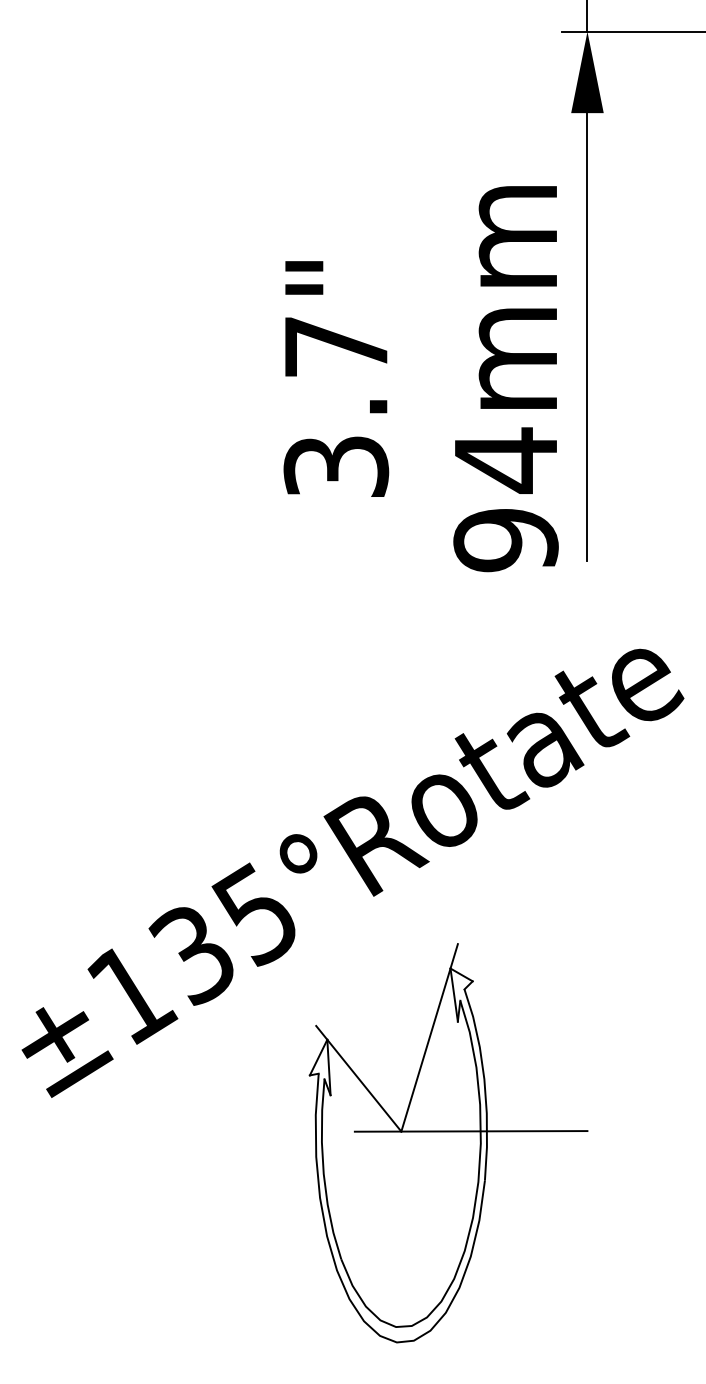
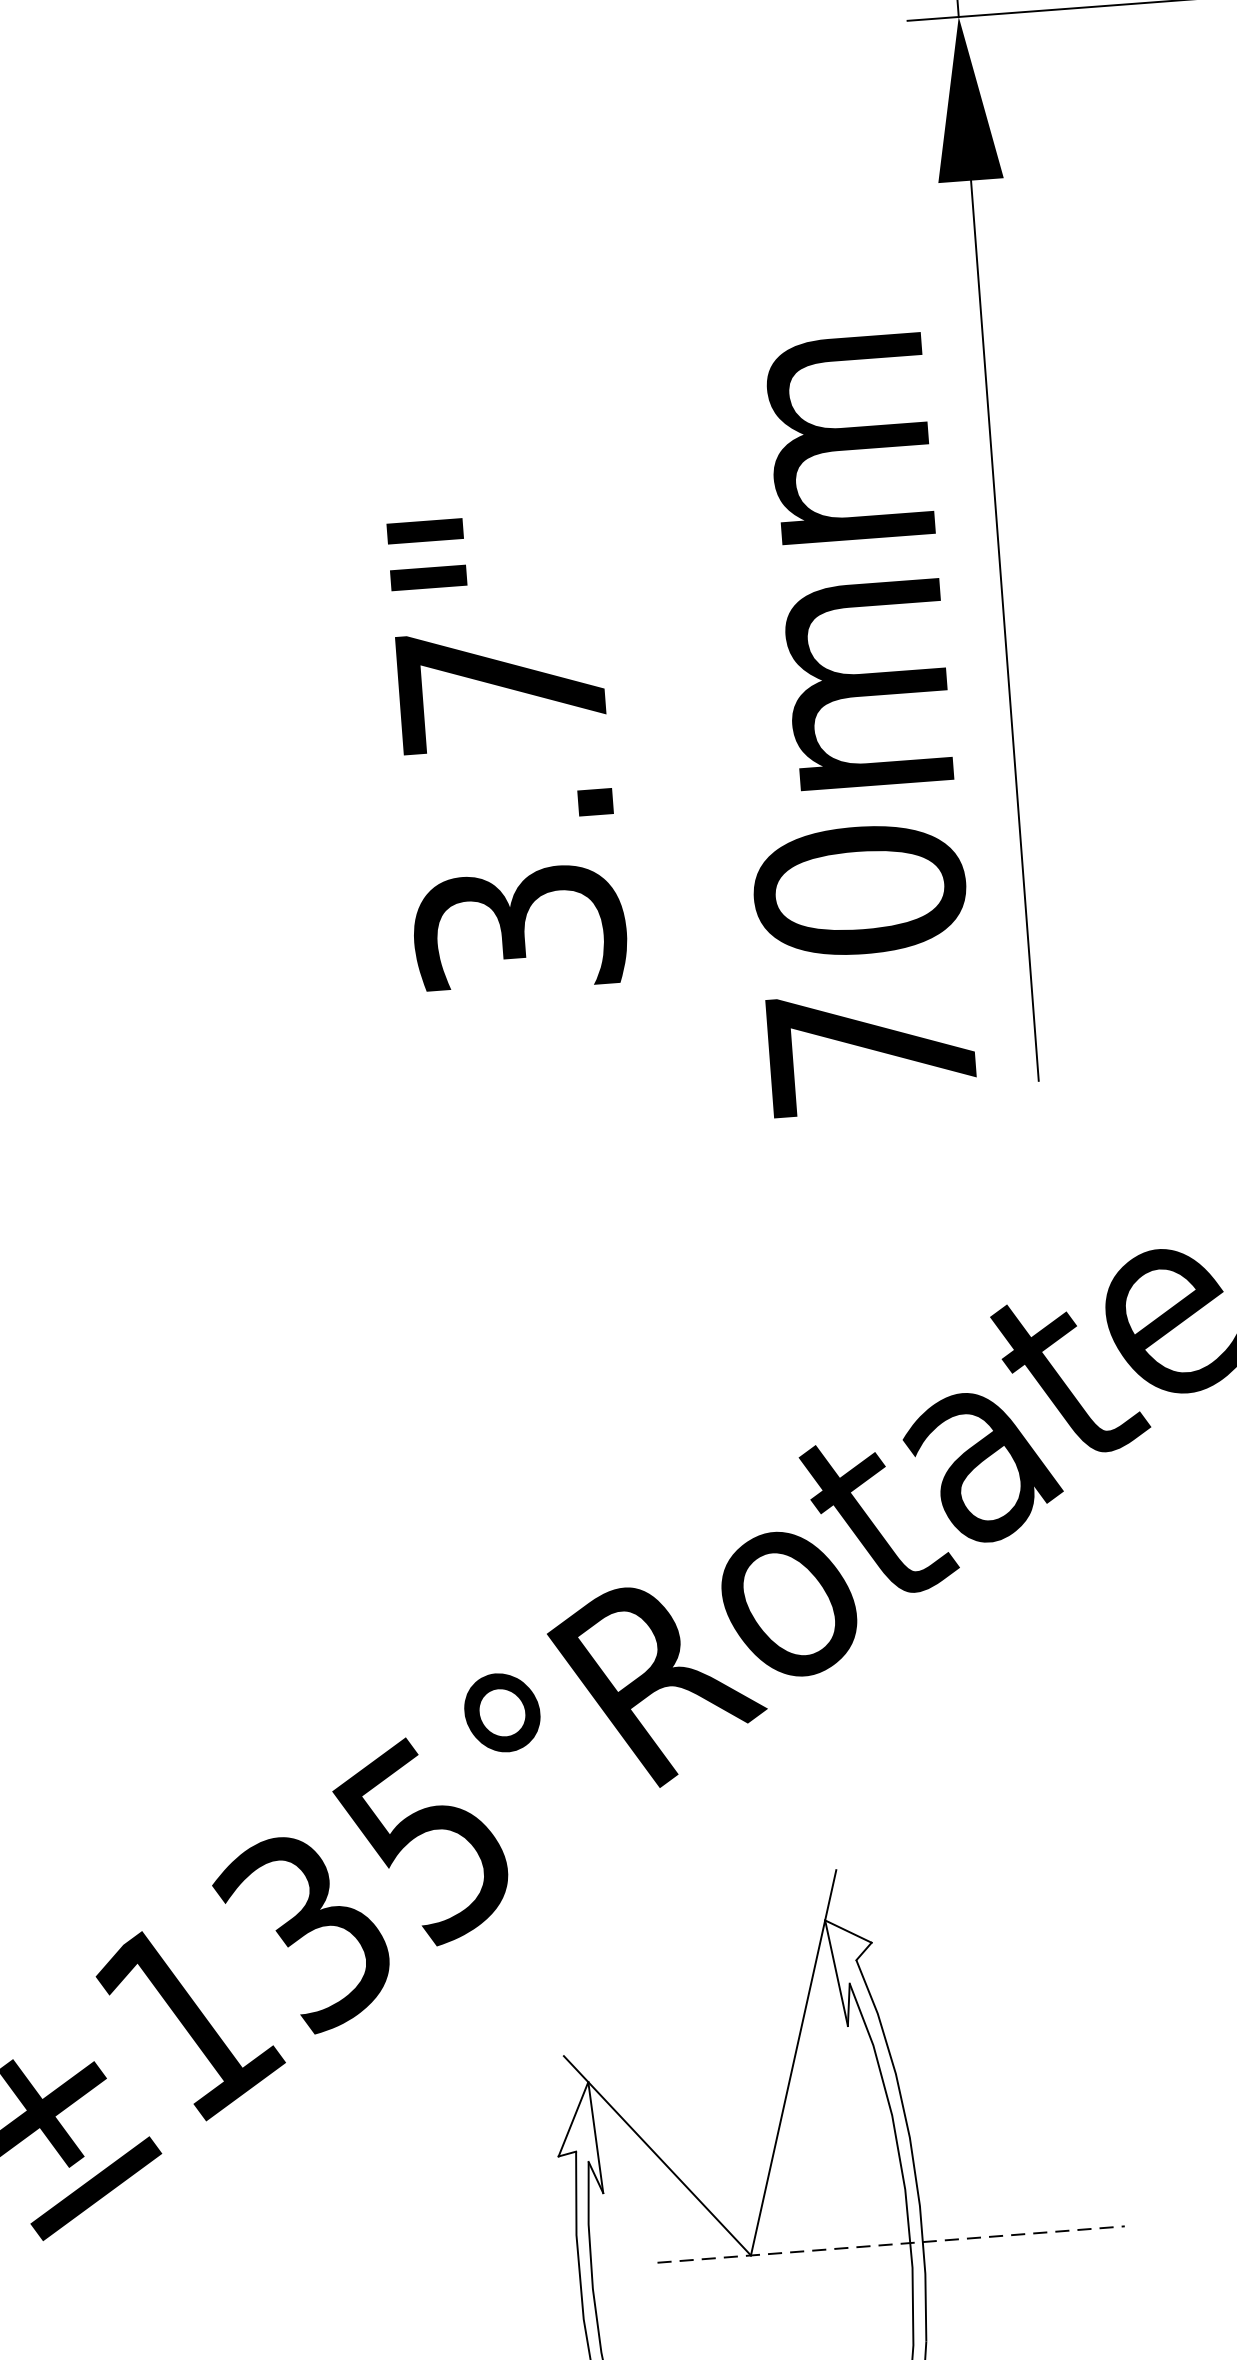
text: (505, 499) -> (864, 969), 94mm -> 70mm
line: (471, 1131) -> (891, 2244), solid -> dashed

